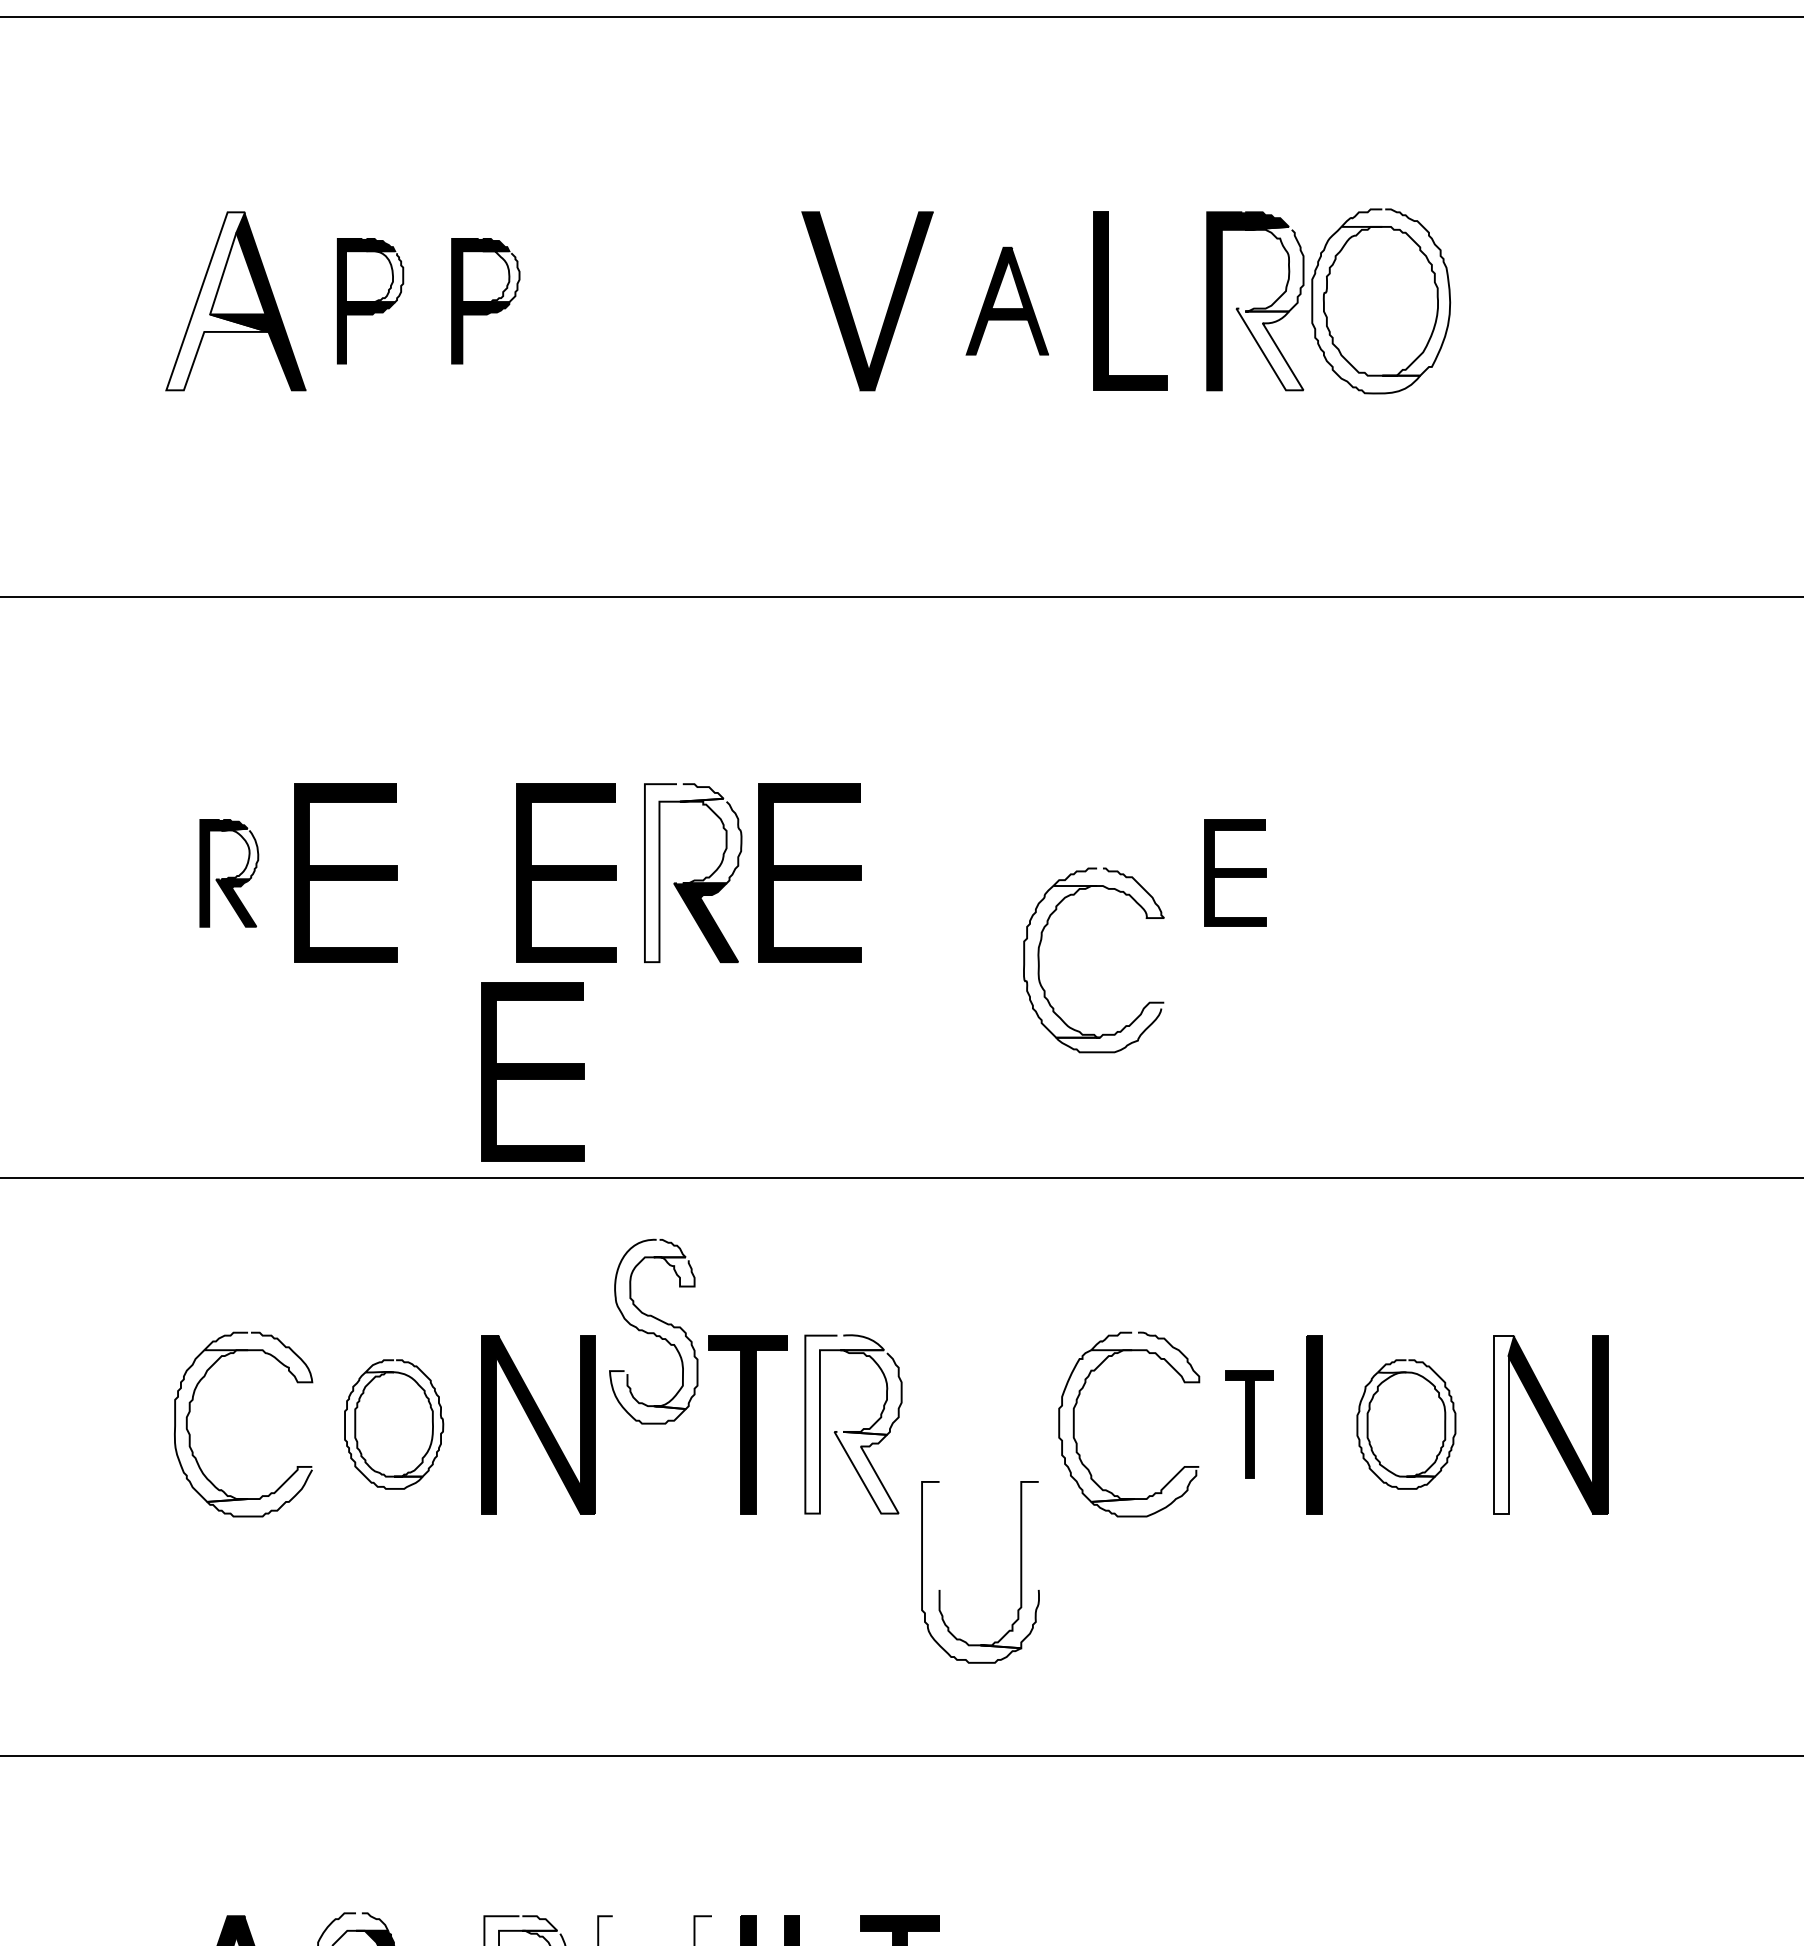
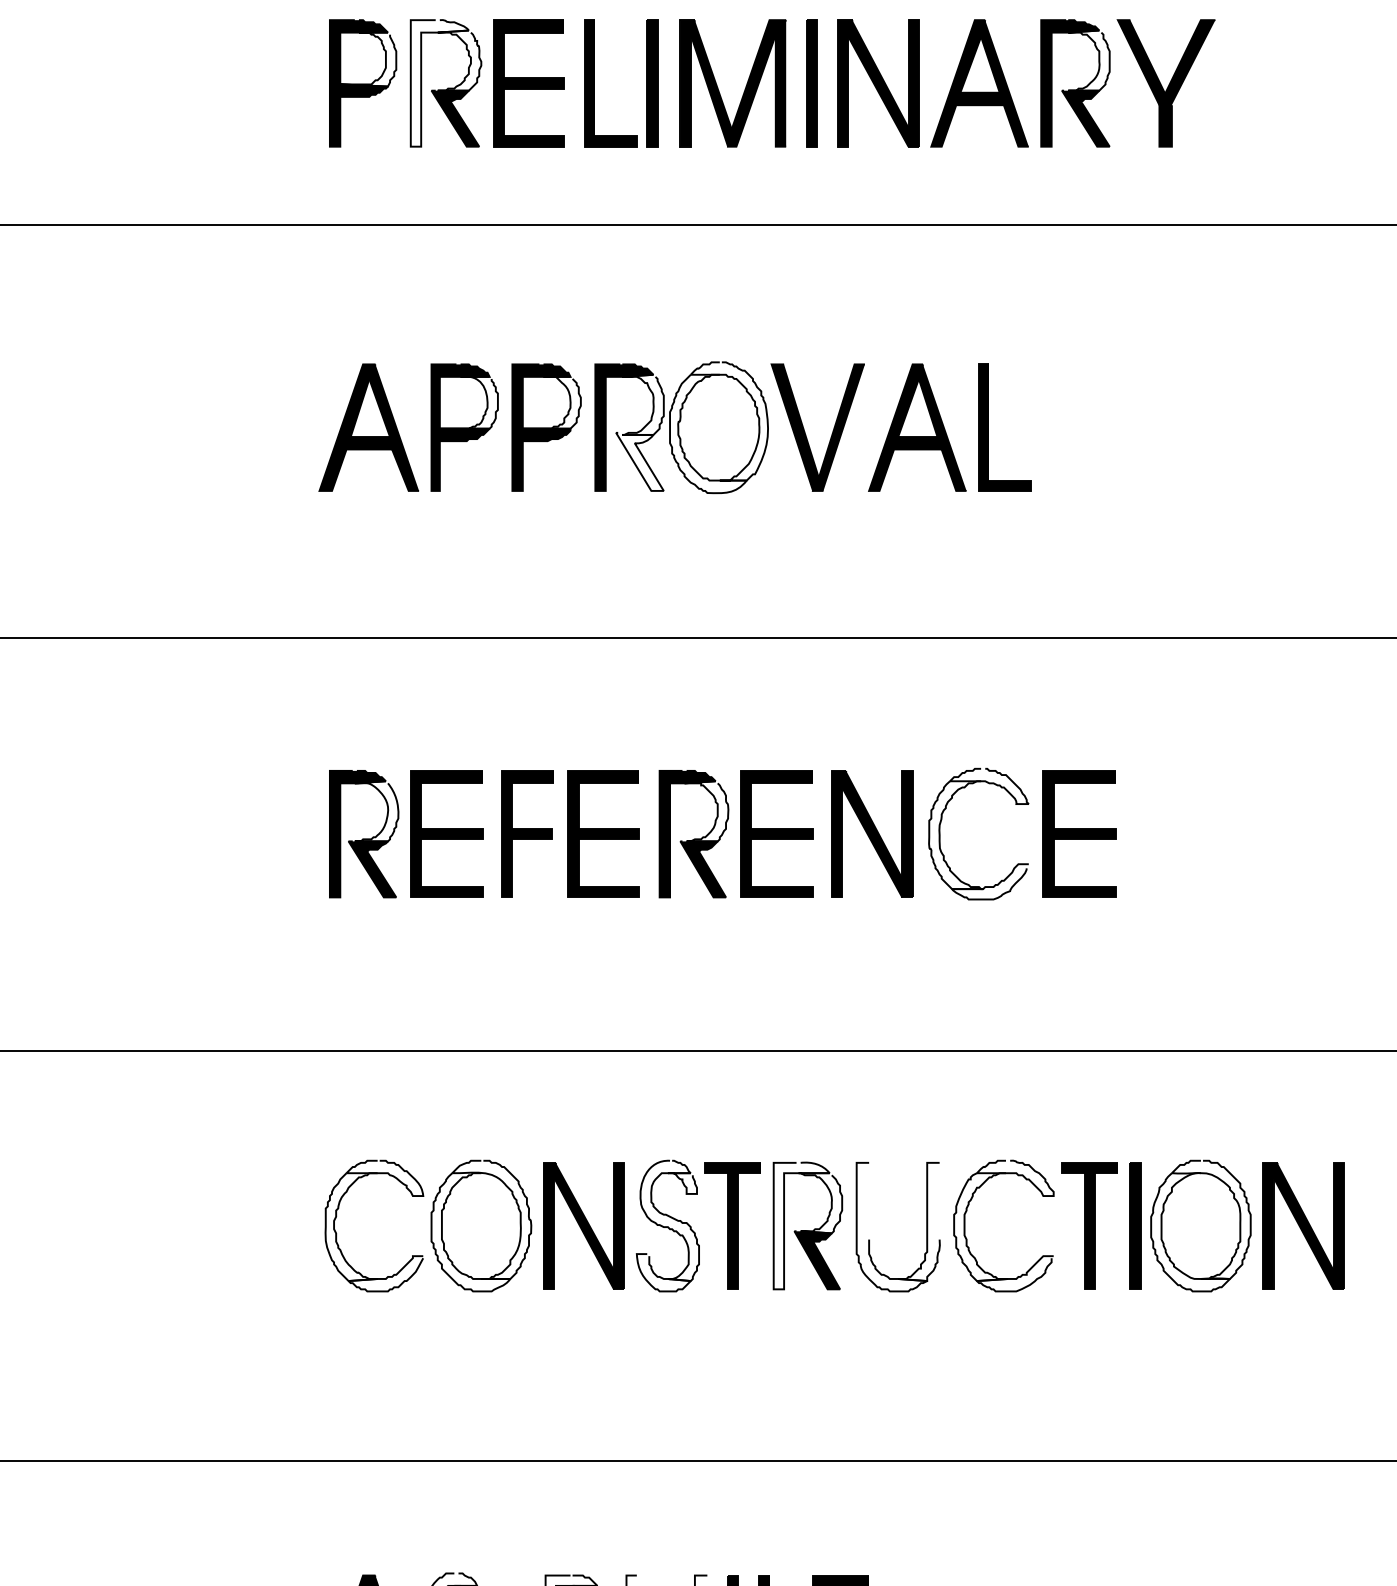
fill: (216, 301) -> (355, 427), added
part: (370, 301) -> (464, 427), size x1.43
part: (485, 301) -> (546, 427), size x1.43
part: (1007, 301) -> (917, 427), size x1.67
part: (1328, 301) -> (681, 427), moved
part: (458, 872) -> (527, 833), added
fill: (684, 872) -> (687, 833), added
part: (944, 872) -> (872, 833), added
part: (1235, 872) -> (1079, 833), size x1.67
part: (229, 873) -> (364, 834), size x1.67
part: (1039, 959) -> (940, 833), moved
part: (532, 1070) -> (579, 974), removed
part: (653, 1330) -> (667, 1225), moved
part: (394, 1423) -> (481, 1225), size x1.43
part: (1249, 1423) -> (1089, 1225), size x1.67
part: (1405, 1423) -> (1200, 1225), size x1.43
fill: (1504, 1423) -> (1270, 1225), added
fill: (866, 1473) -> (817, 1260), added
part: (1020, 1572) -> (926, 1227), moved

